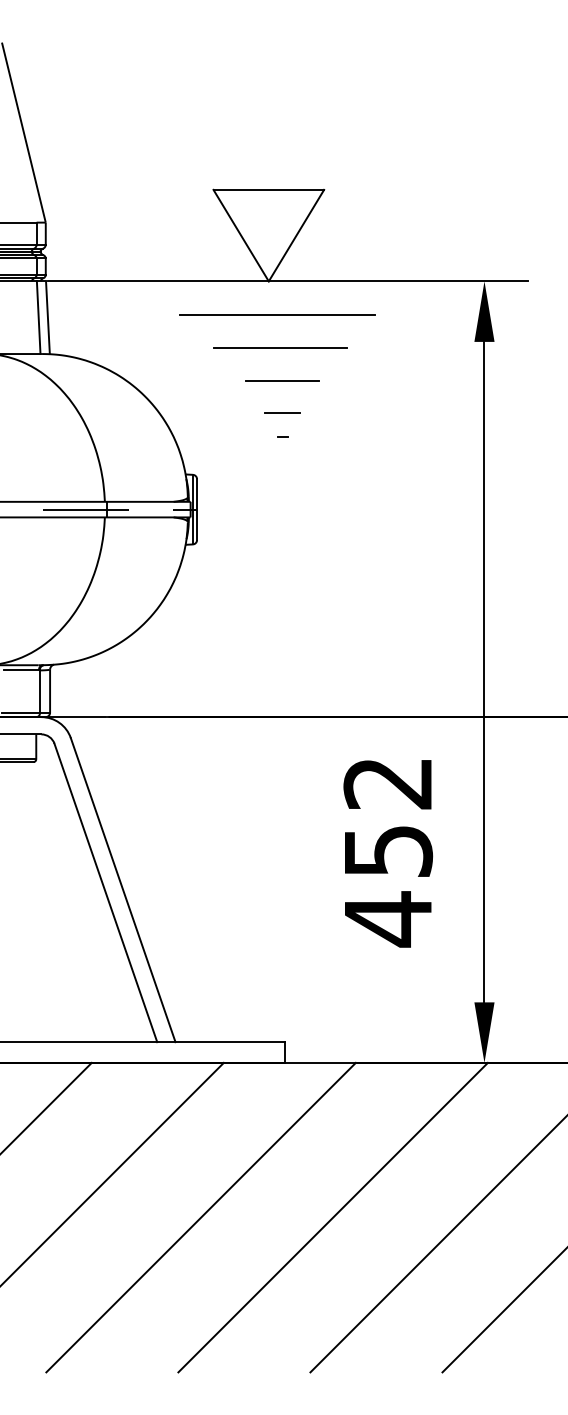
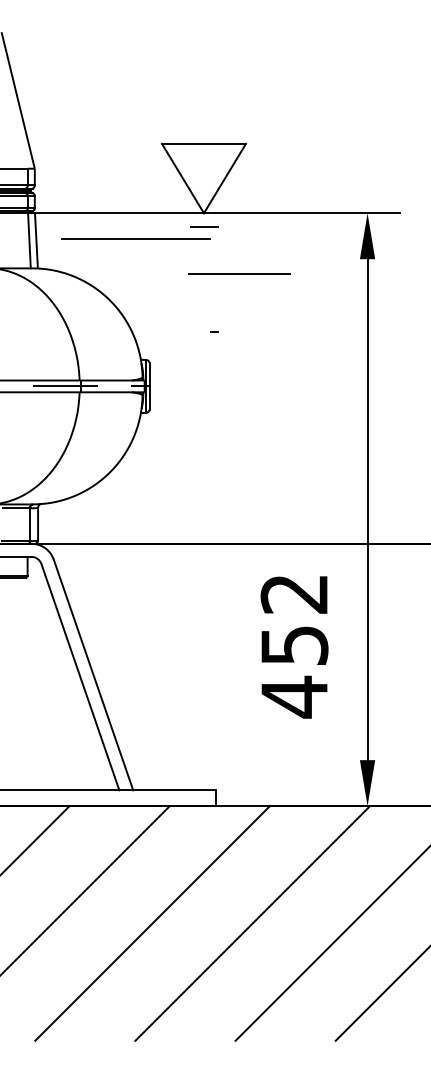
line: (276, 314) -> (135, 238), moved
line: (280, 347) -> (239, 273), moved
line: (282, 380) -> (214, 288), removed
line: (282, 412) -> (204, 226), moved

